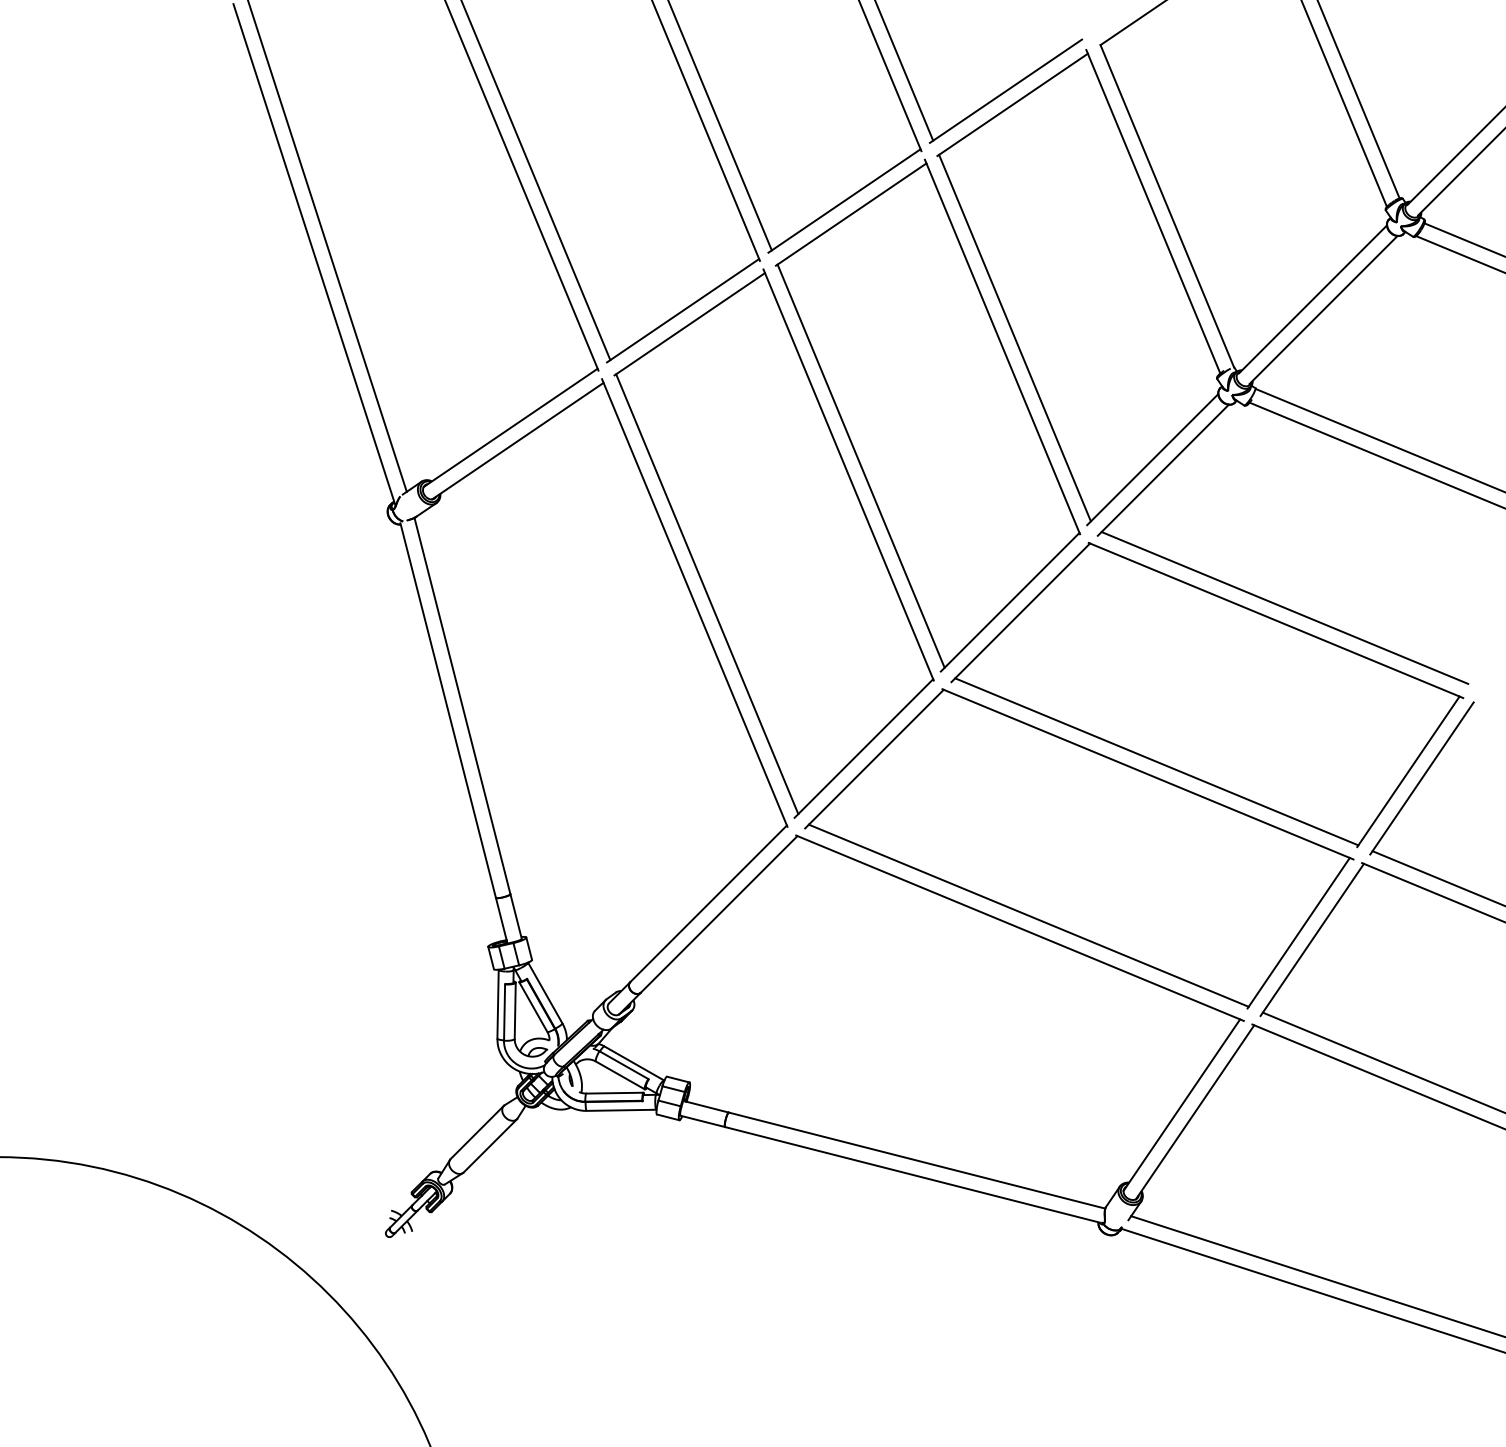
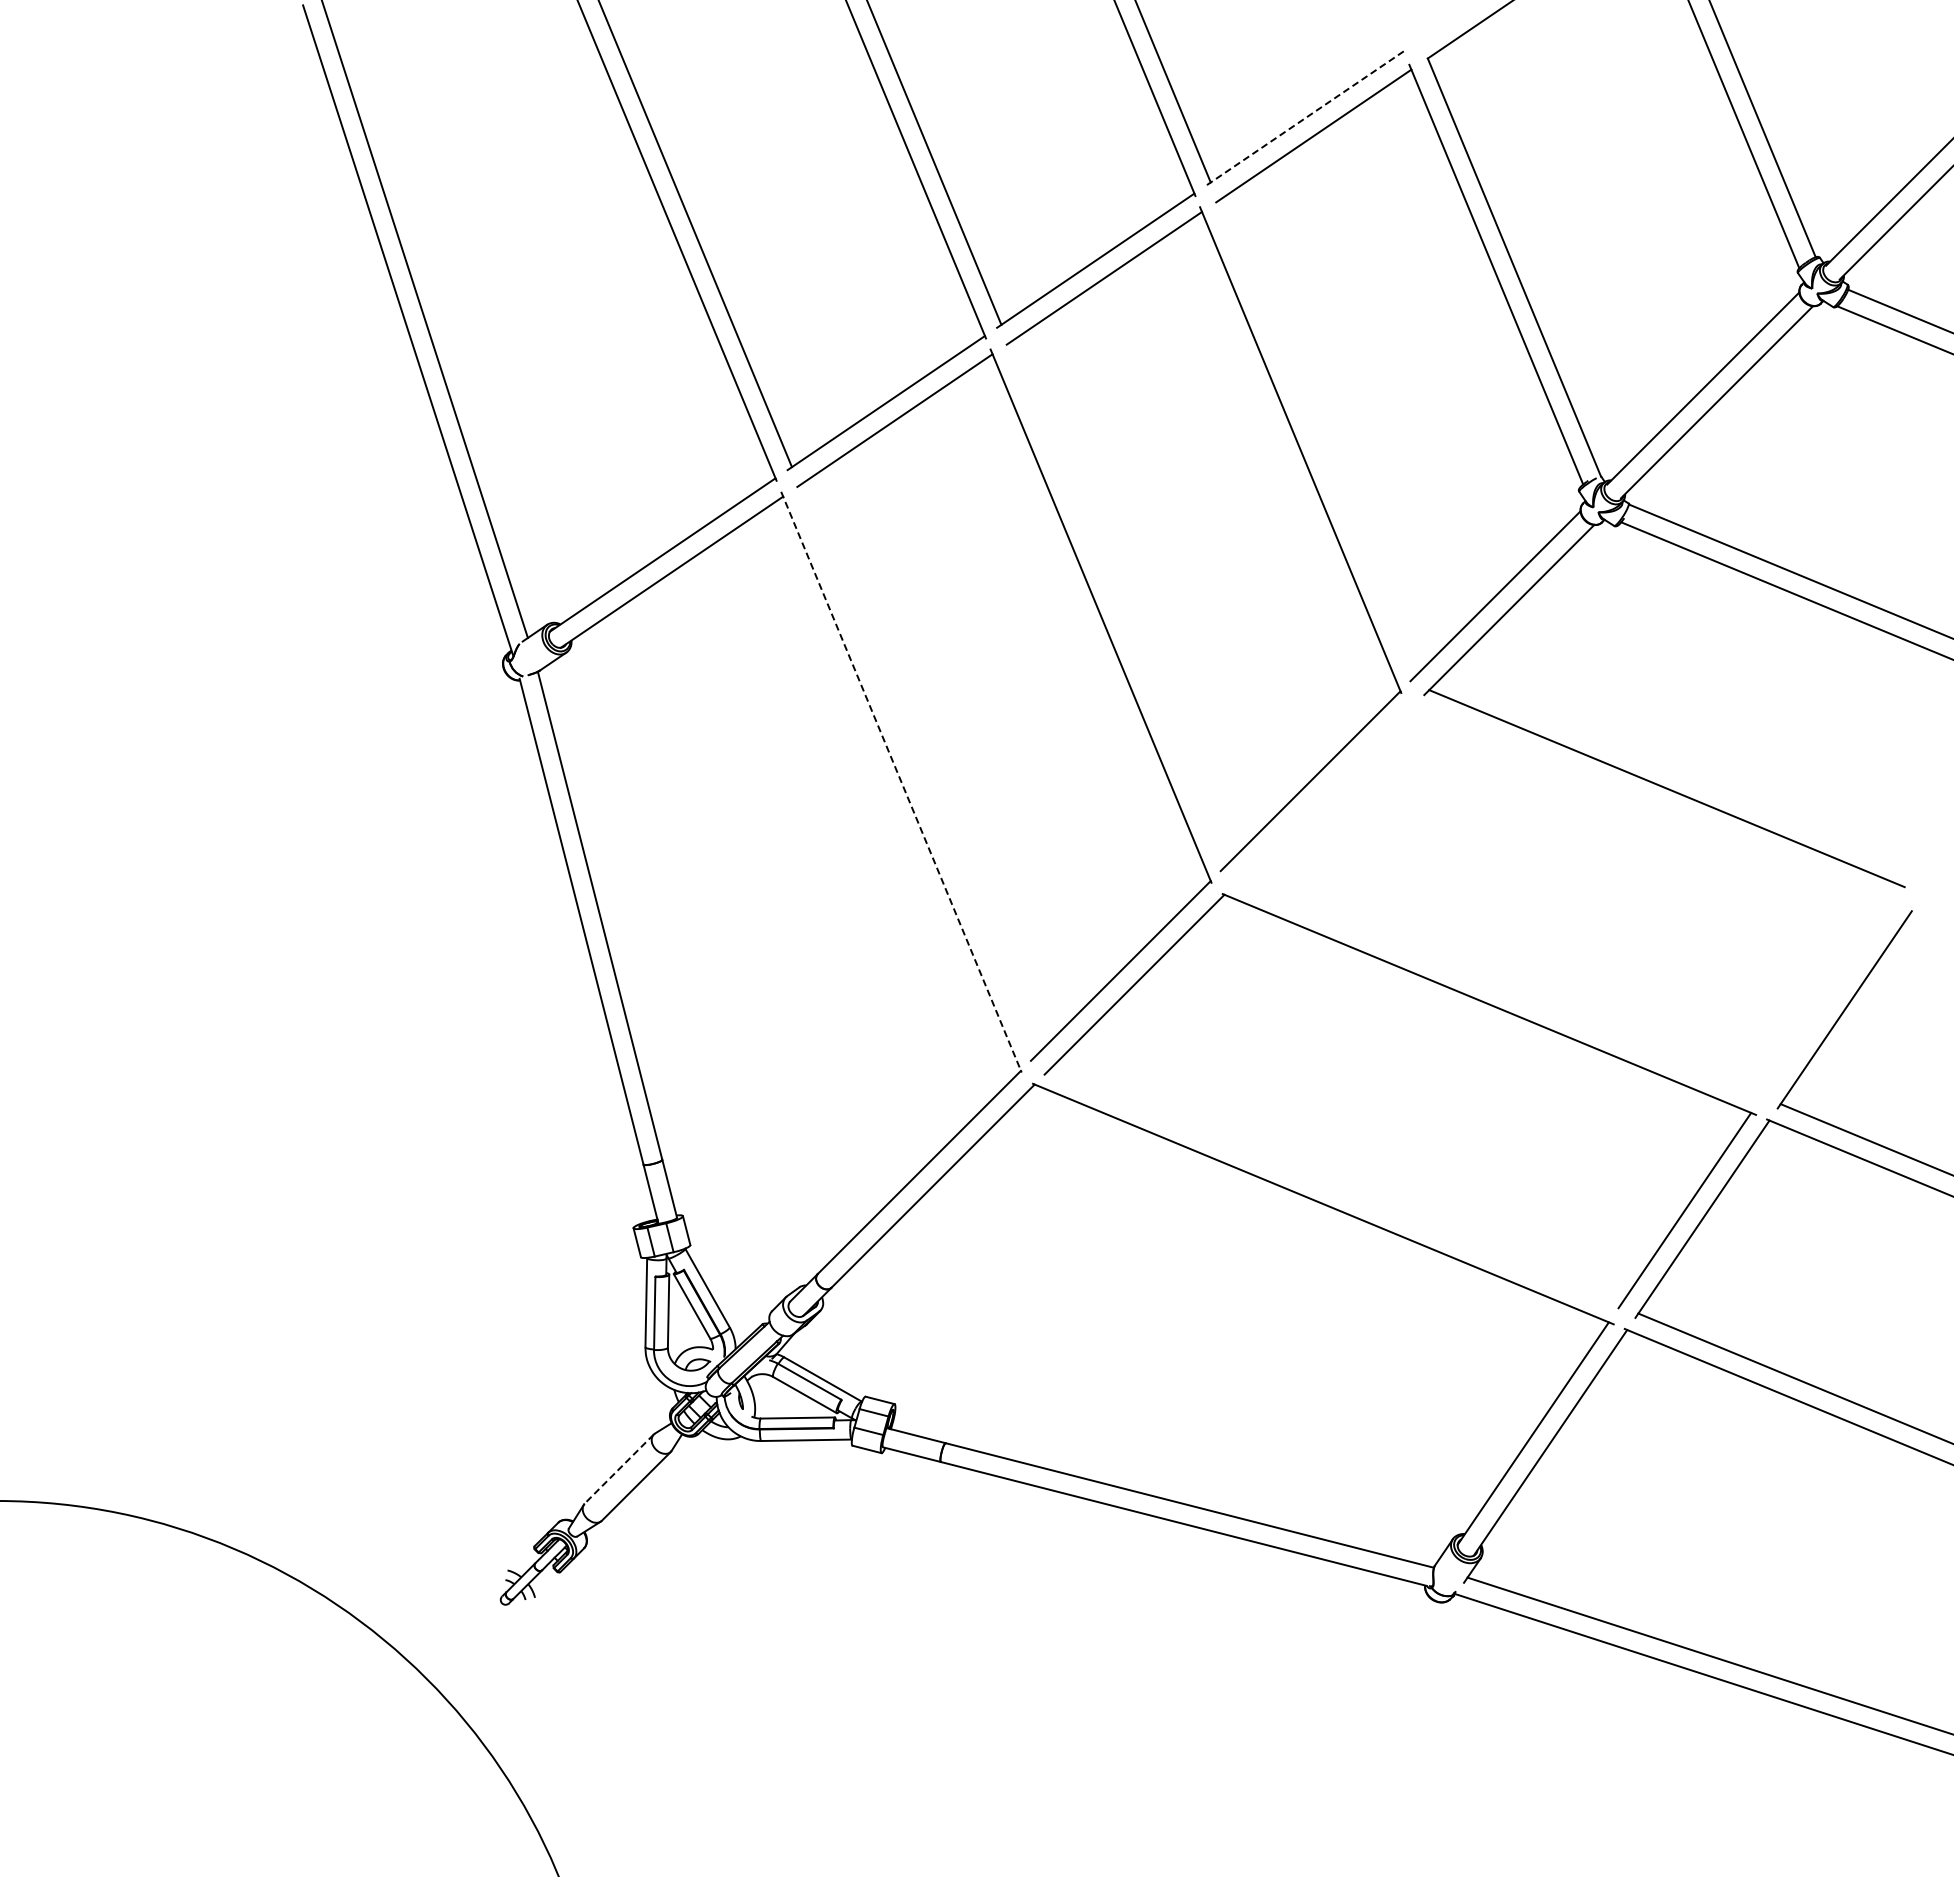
line: (1005, 91) -> (1304, 118), solid -> dashed
line: (1014, 338) -> (1316, 438), removed
line: (860, 466) -> (1116, 604), removed
line: (707, 593) -> (917, 770), removed
line: (694, 603) -> (901, 782), solid -> dashed
part: (1207, 694) -> (1566, 901), removed
line: (1028, 915) -> (1334, 1187), removed
line: (477, 1132) -> (619, 1469), solid -> dashed

